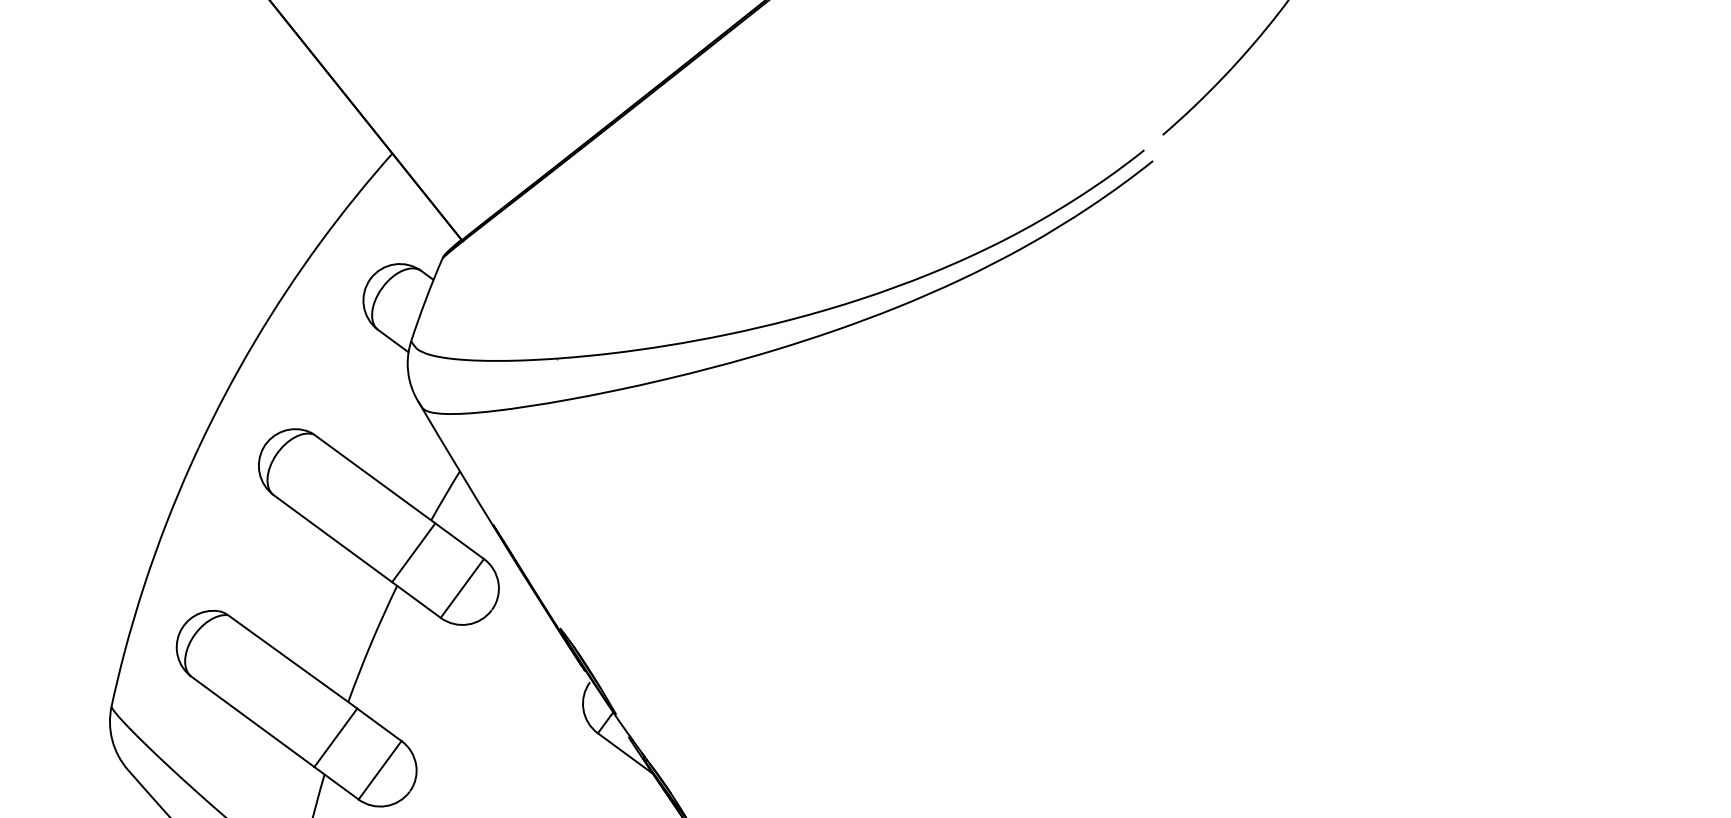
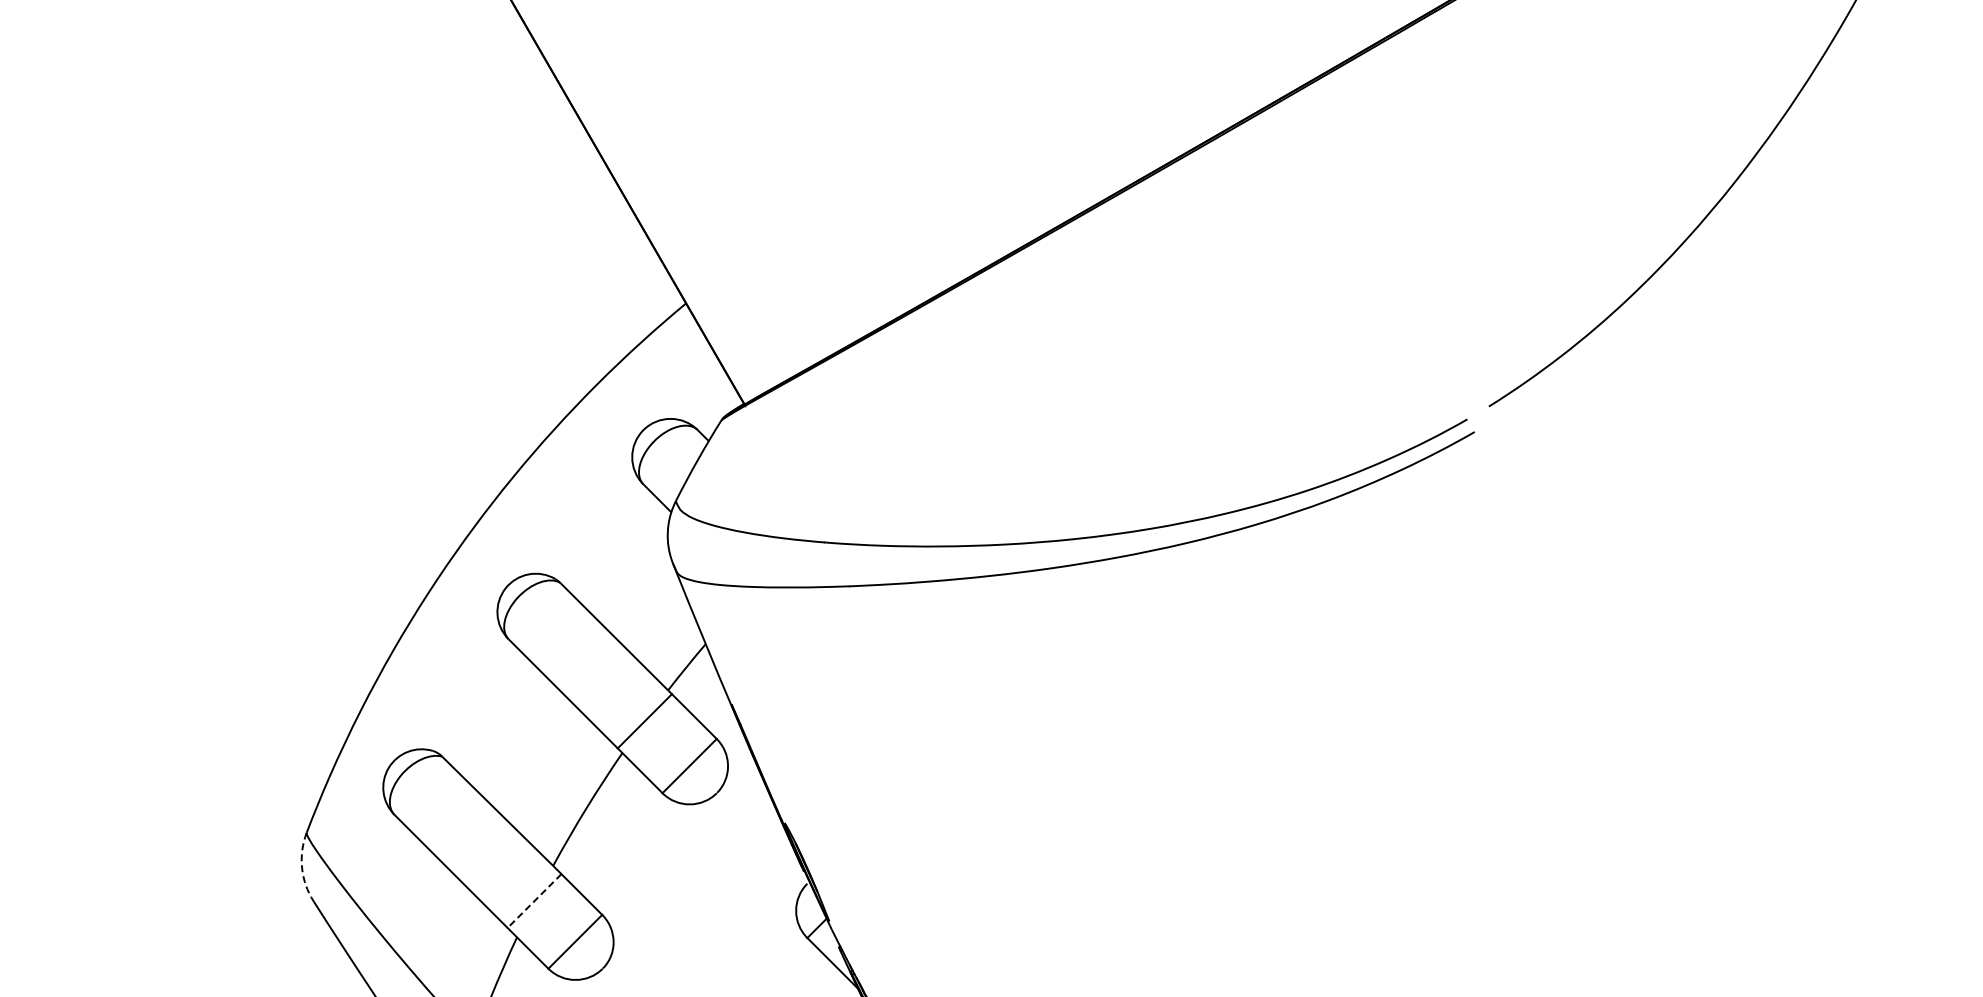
line: (335, 738) -> (534, 901), solid -> dashed
arc: (112, 740) -> (302, 868), solid -> dashed

